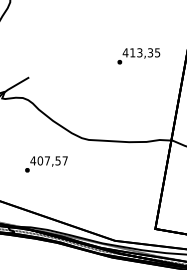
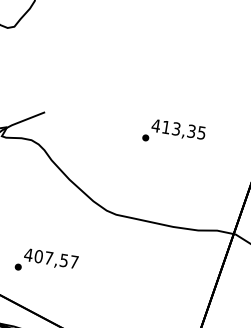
text: (138, 56) -> (173, 133), moved
text: (46, 164) -> (46, 263), moved

